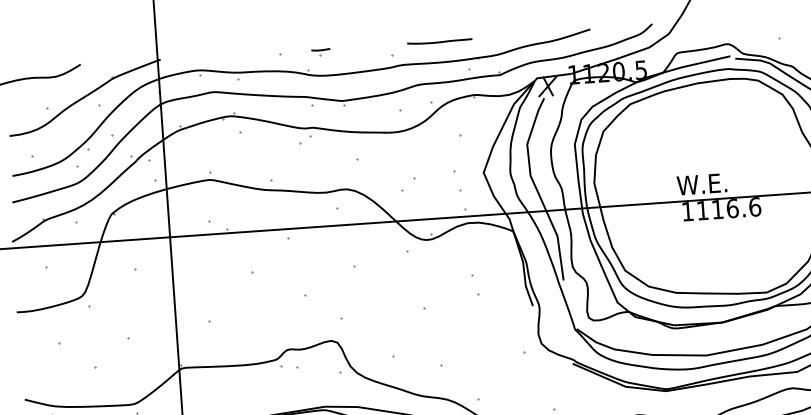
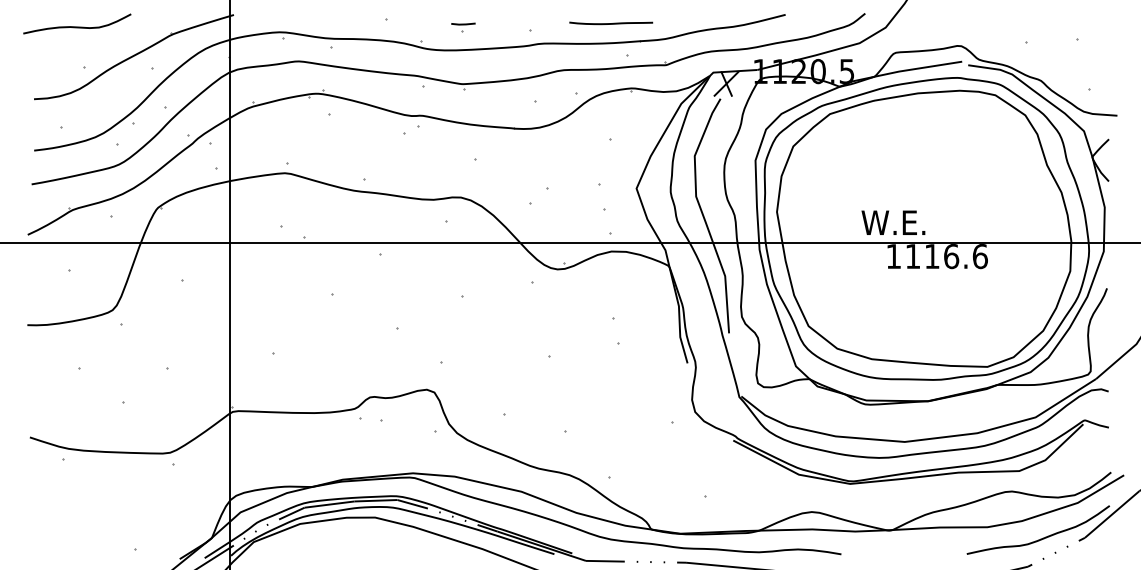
curve: (440, 41) -> (611, 23), moved
part: (321, 52) -> (463, 27), moved
text: (702, 184) -> (893, 222), moved

